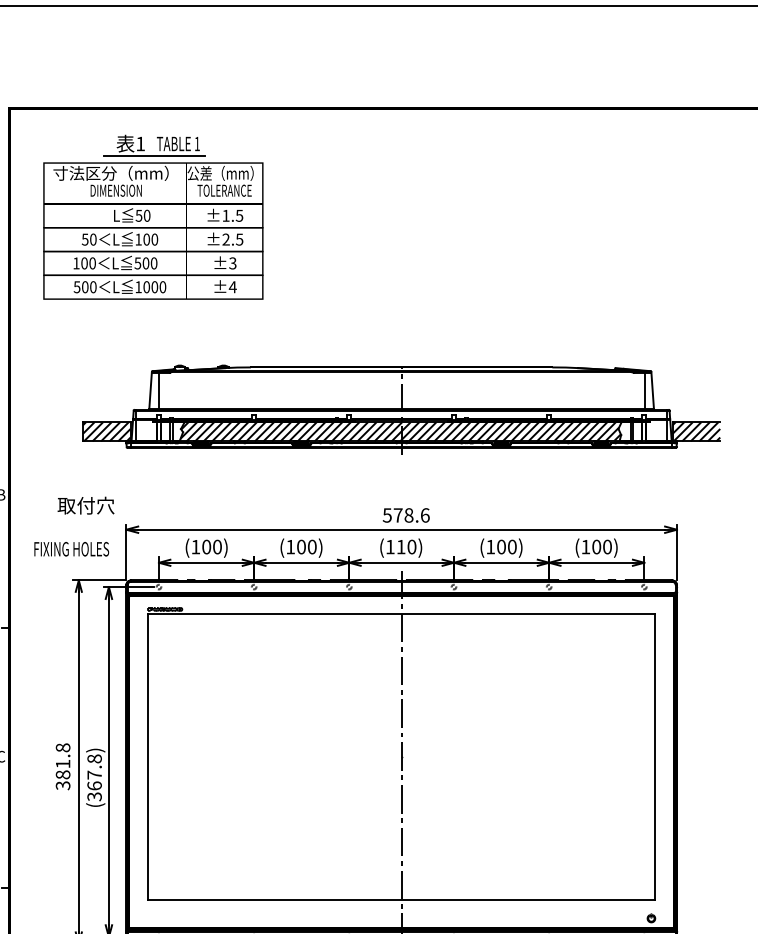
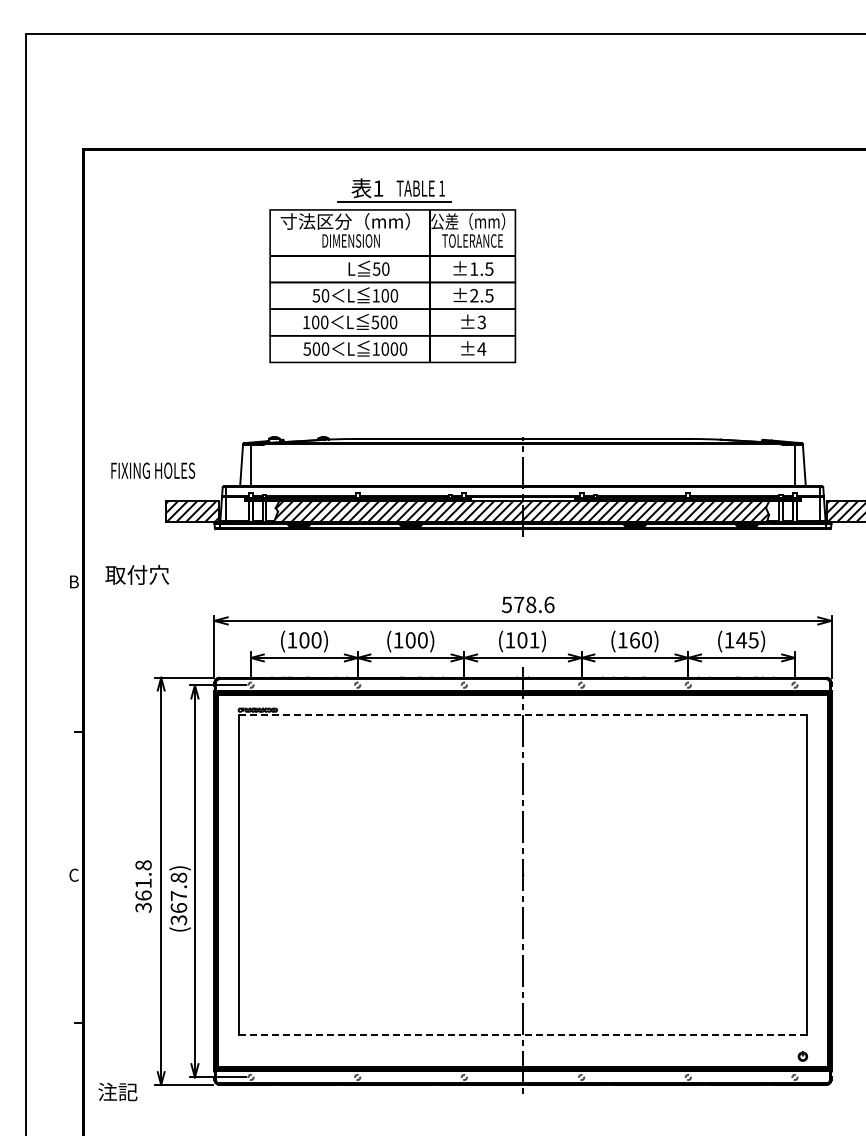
part: (153, 217) -> (392, 270), moved
text: (86, 505) -> (137, 574), moved
text: (406, 547) -> (528, 640), (110) -> (101)
text: (501, 547) -> (634, 640), (100) -> (160)
text: (601, 547) -> (747, 640), (100) -> (145)
text: (71, 549) -> (153, 470), moved
line: (401, 614) -> (522, 715), solid -> dashed
text: (63, 774) -> (143, 895), 381.8 -> 361.8
line: (402, 899) -> (523, 1035), solid -> dashed

